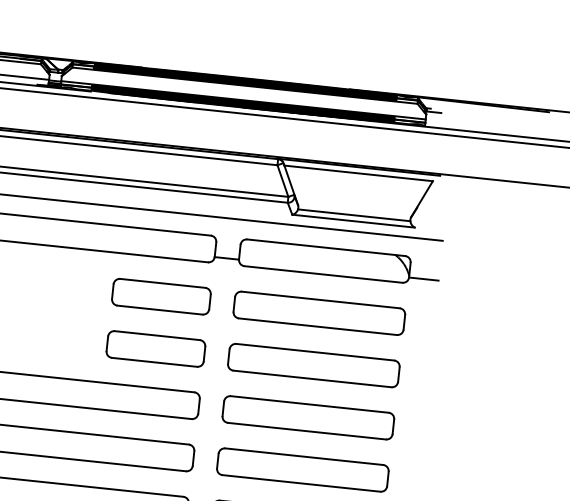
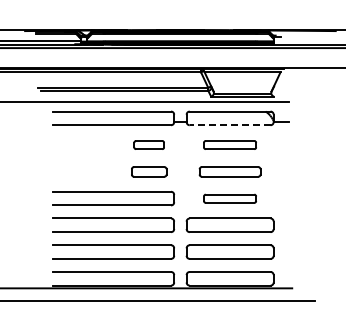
line: (322, 274) -> (229, 125), solid -> dashed
part: (159, 295) -> (148, 144), size x0.6
part: (318, 311) -> (229, 144), size x0.6
part: (154, 348) -> (148, 171), size x0.7
part: (312, 364) -> (229, 171), size x0.7
part: (307, 417) -> (229, 198), size x0.6

